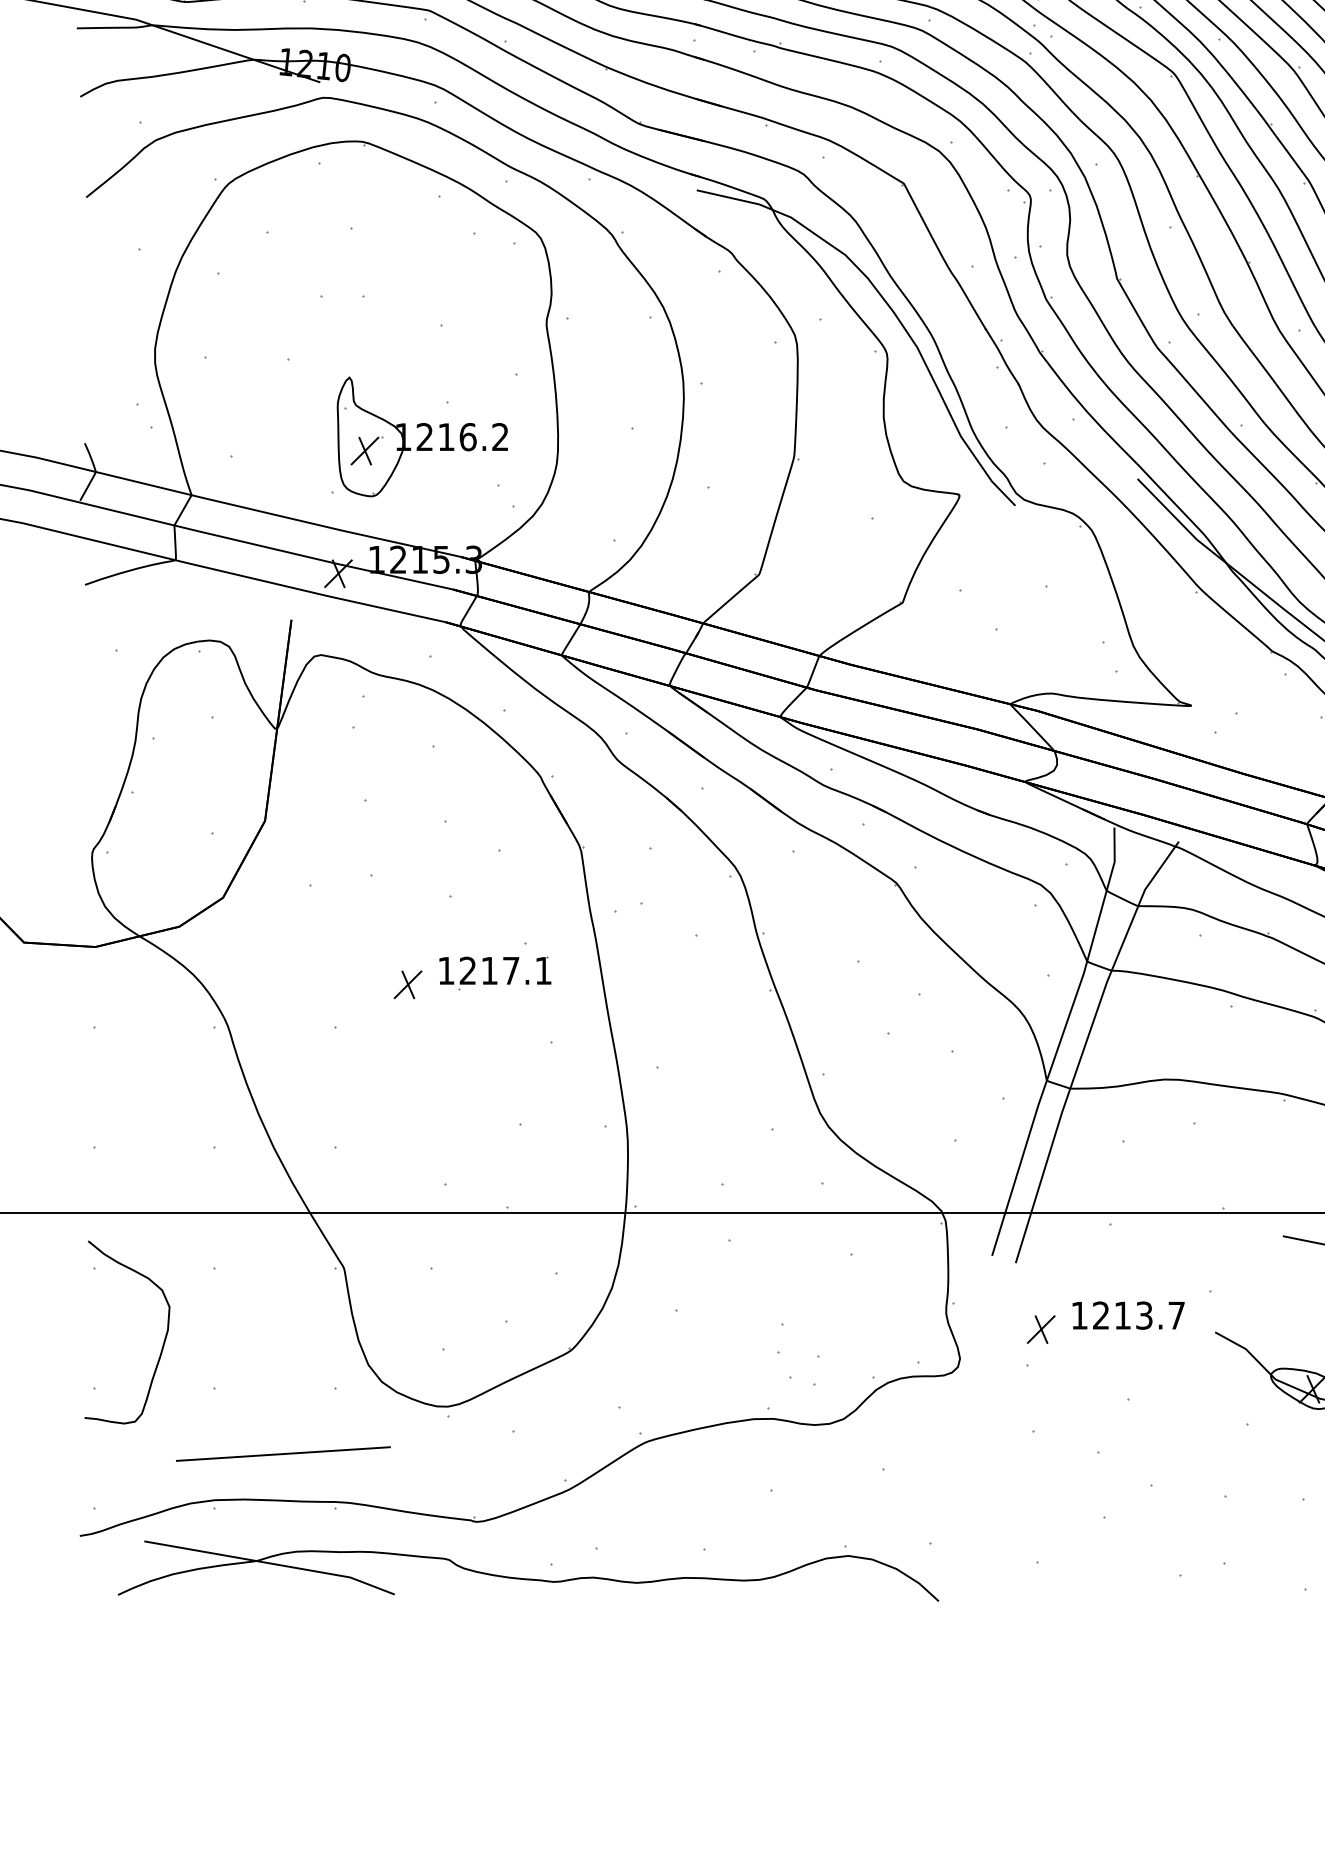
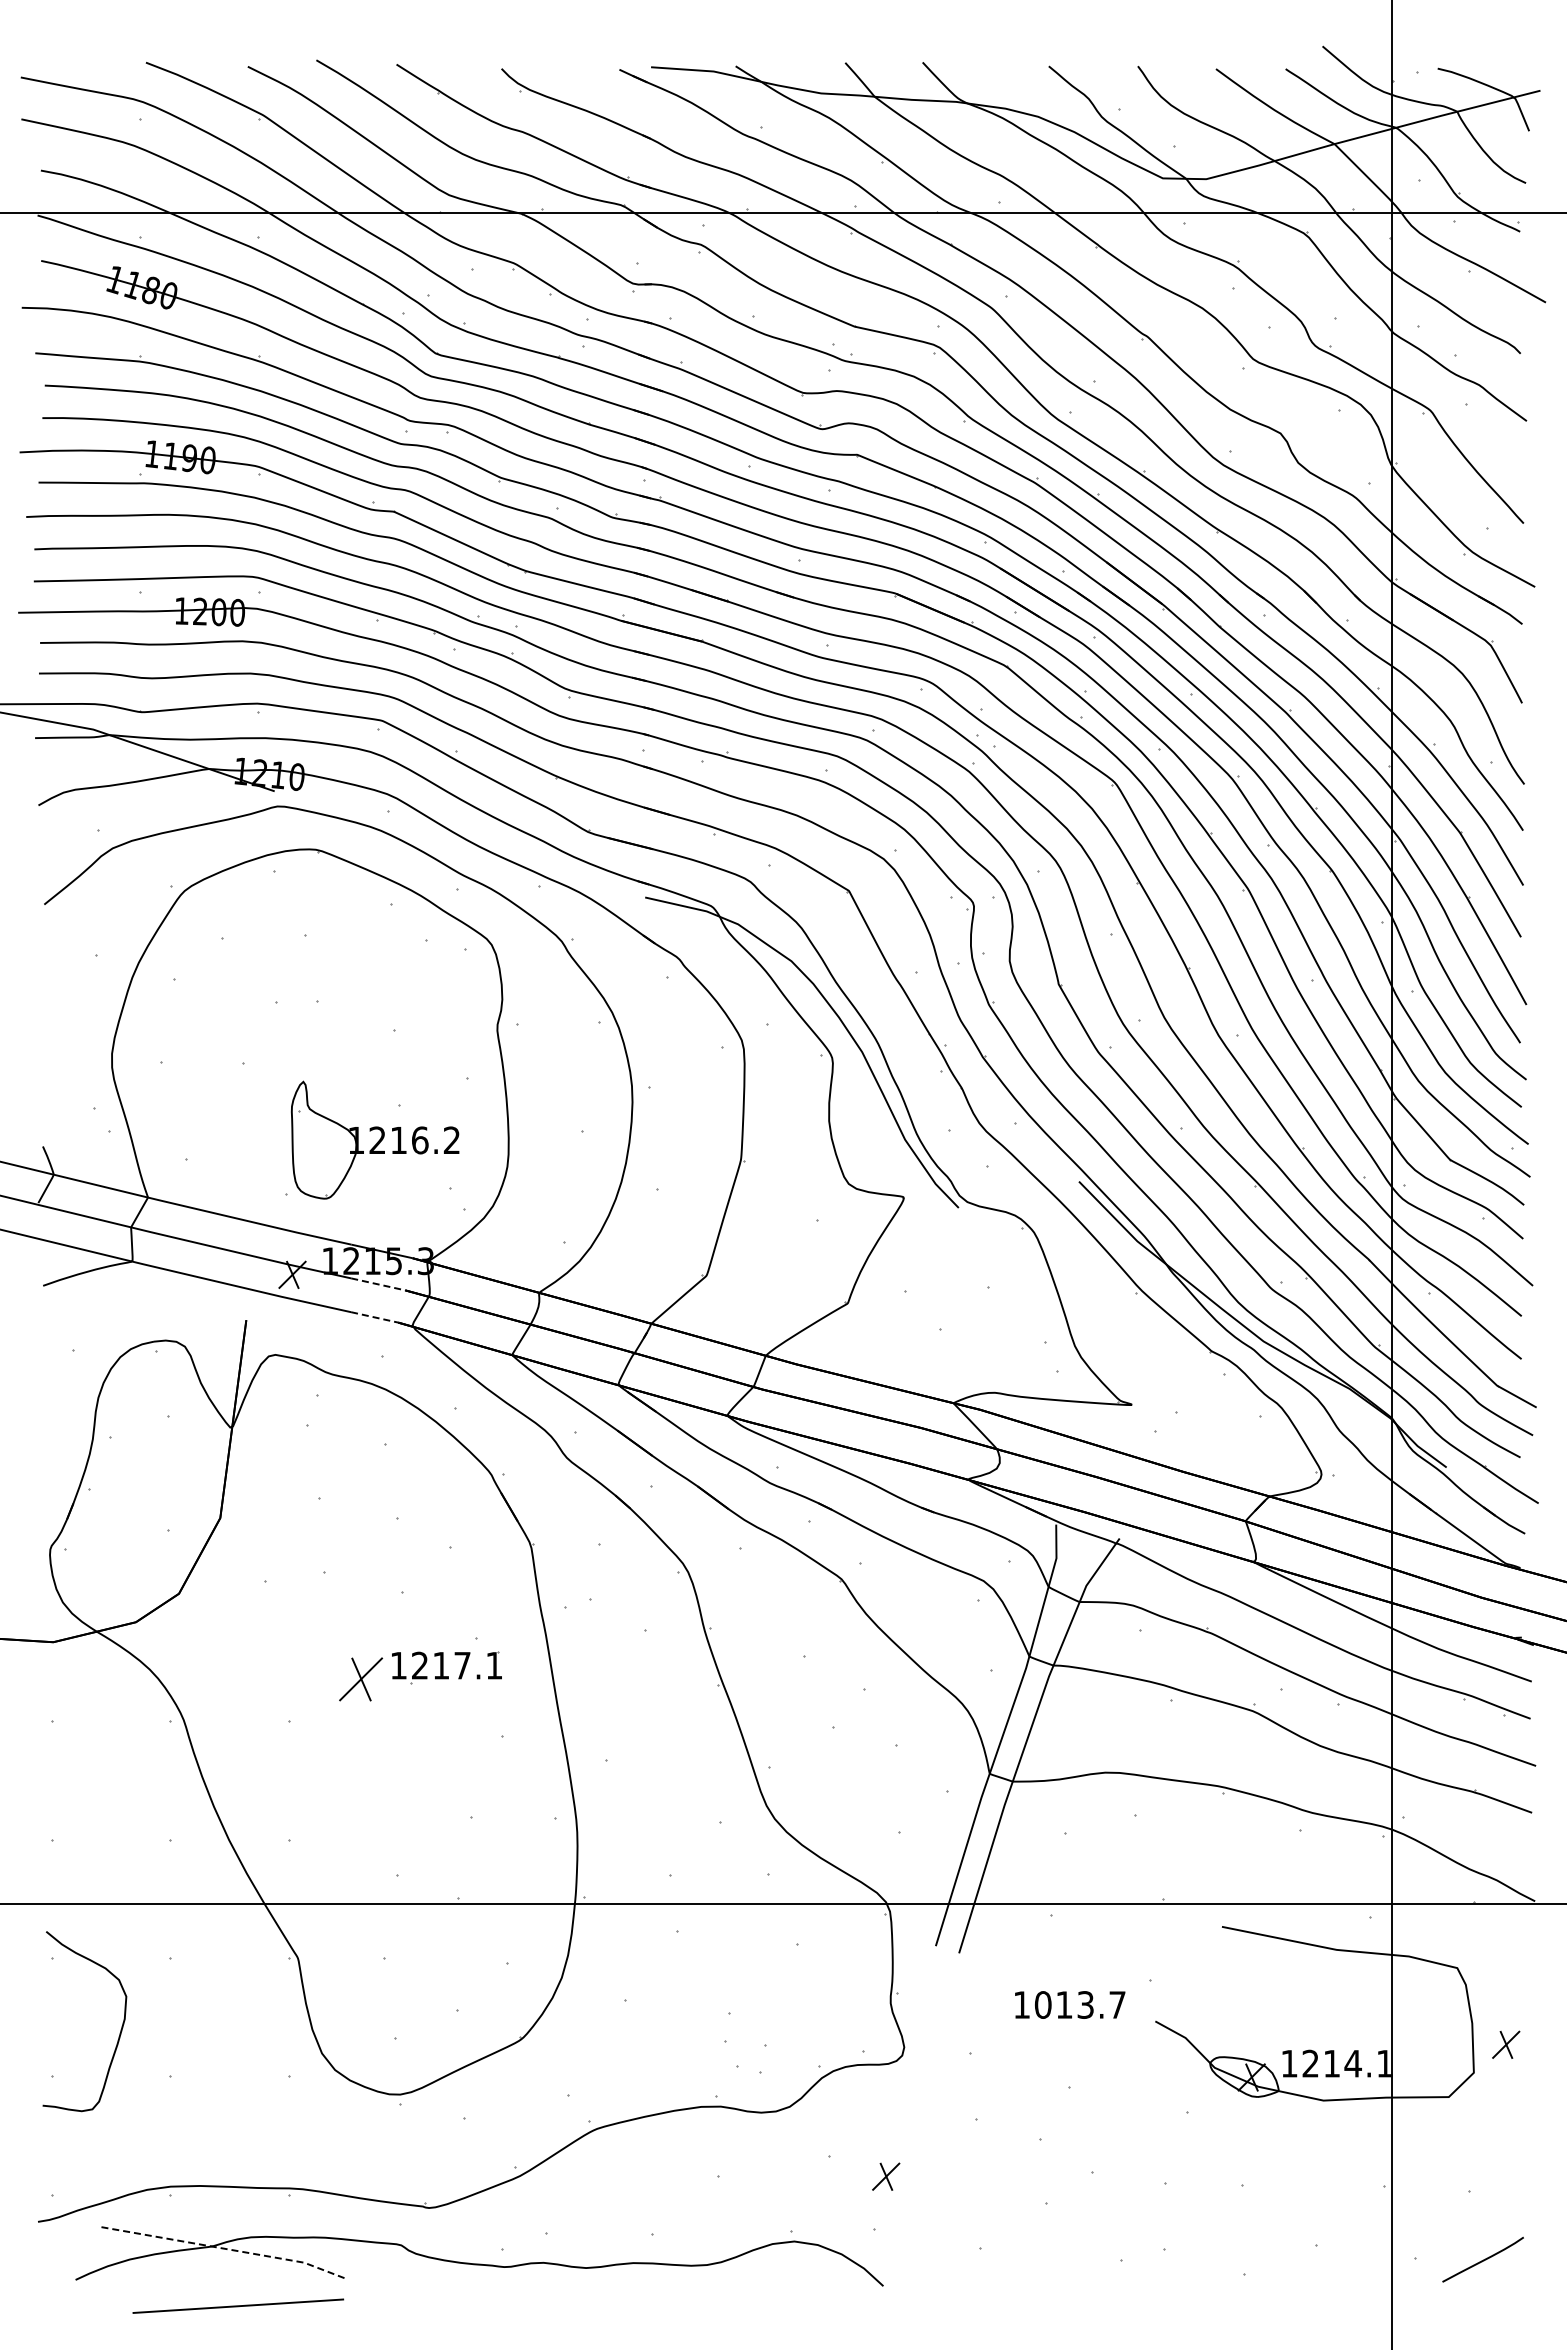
part: (366, 450) -> (320, 1153), removed
line: (425, 583) -> (378, 1284), solid -> dashed
line: (422, 617) -> (375, 1317), solid -> dashed
part: (407, 984) -> (360, 1679), size x1.6
text: (1100, 1315) -> (1042, 2004), 1213.7 -> 1013.7
part: (1041, 1329) -> (886, 2176), moved
line: (283, 1453) -> (238, 2305), moved
line: (271, 1564) -> (226, 2249), solid -> dashed

